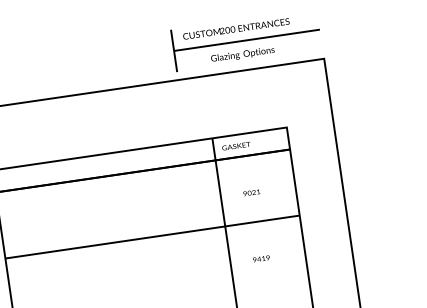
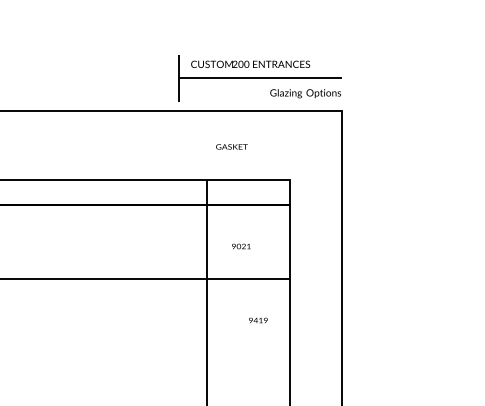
text: (242, 54) -> (305, 93), moved
text: (235, 145) -> (231, 146), moved
text: (261, 258) -> (258, 320), moved

